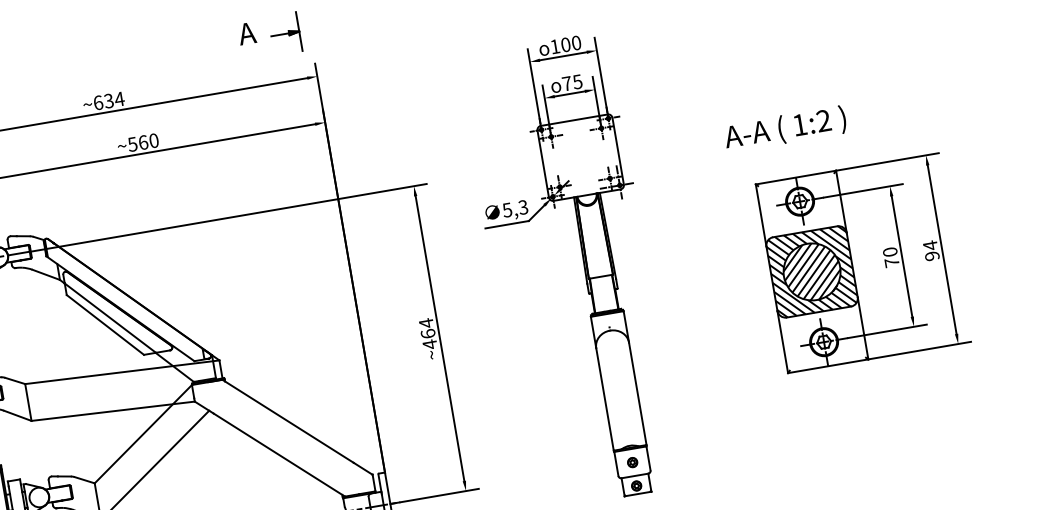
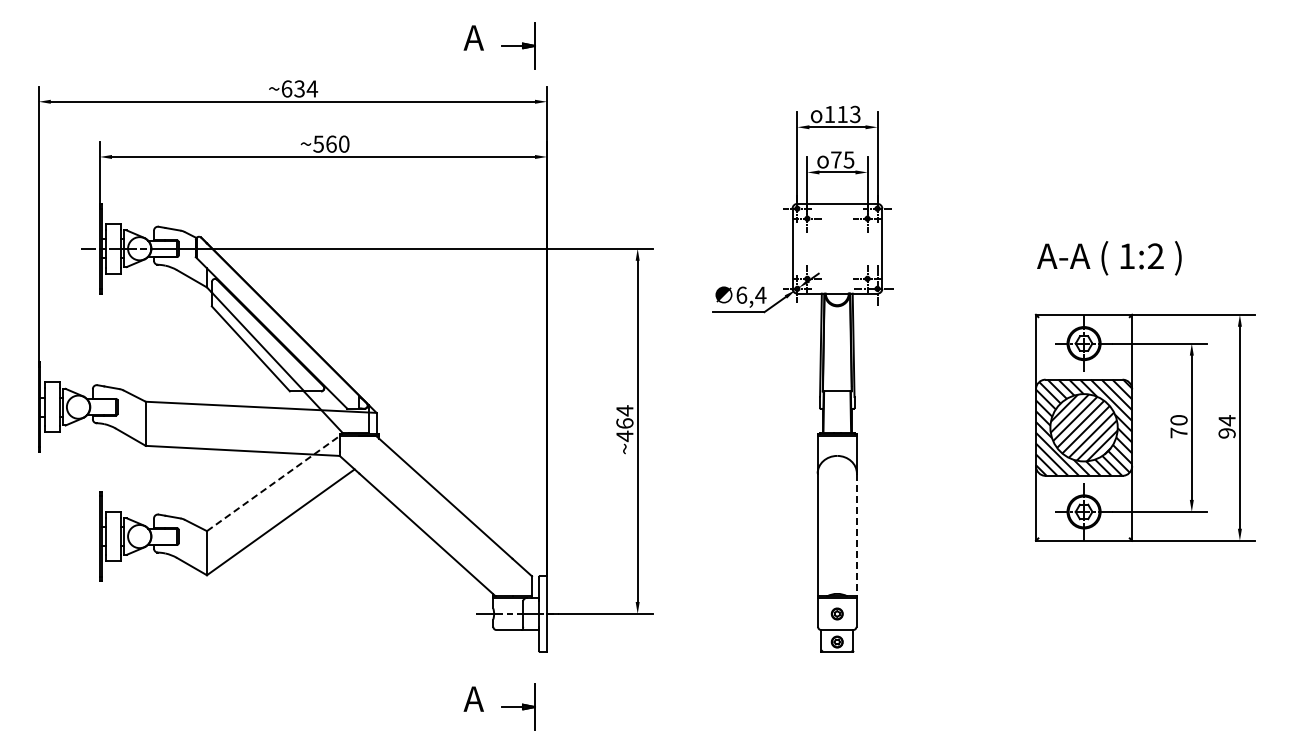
text: (570, 44) -> (848, 114), o100 -> o113
text: (785, 129) -> (1109, 258), moved
text: (515, 208) -> (751, 294), 5,3 -> 6,4
line: (637, 394) -> (856, 535), solid -> dashed
line: (143, 434) -> (273, 483), solid -> dashed

